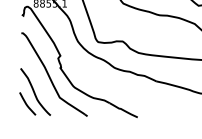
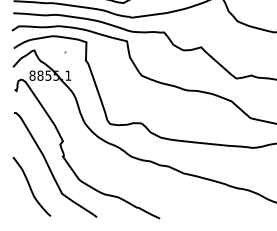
curve: (26, 103) -> (20, 201), removed

